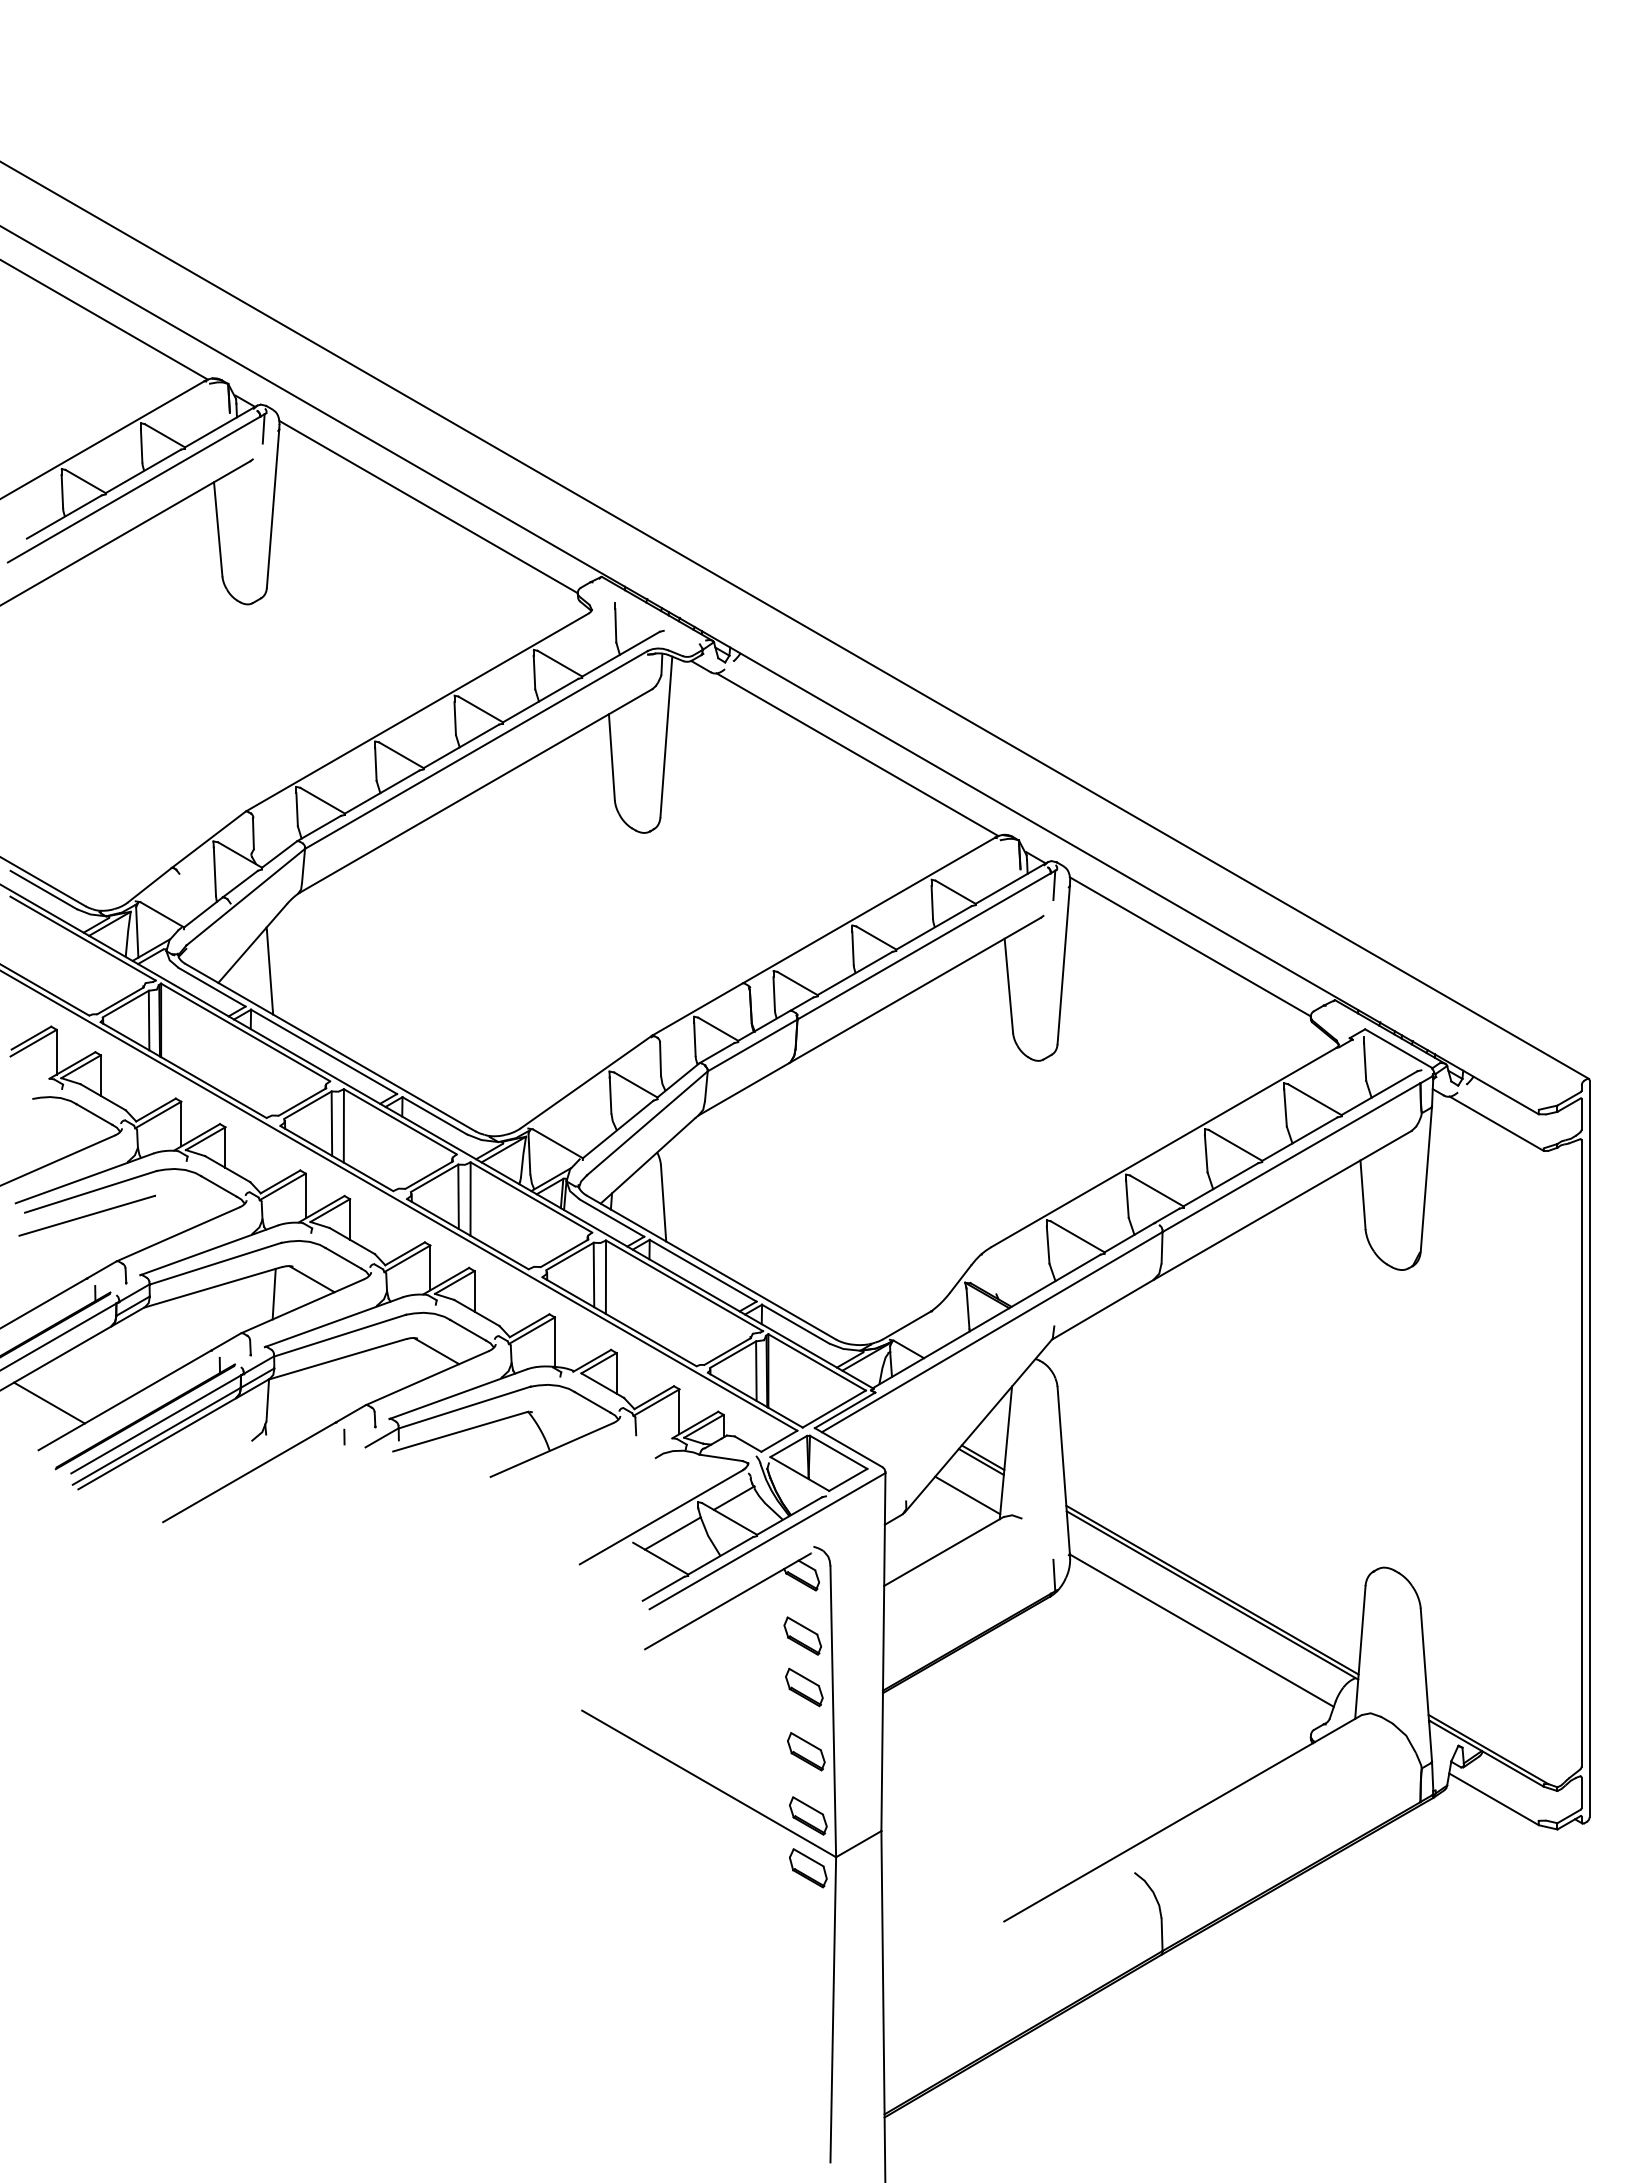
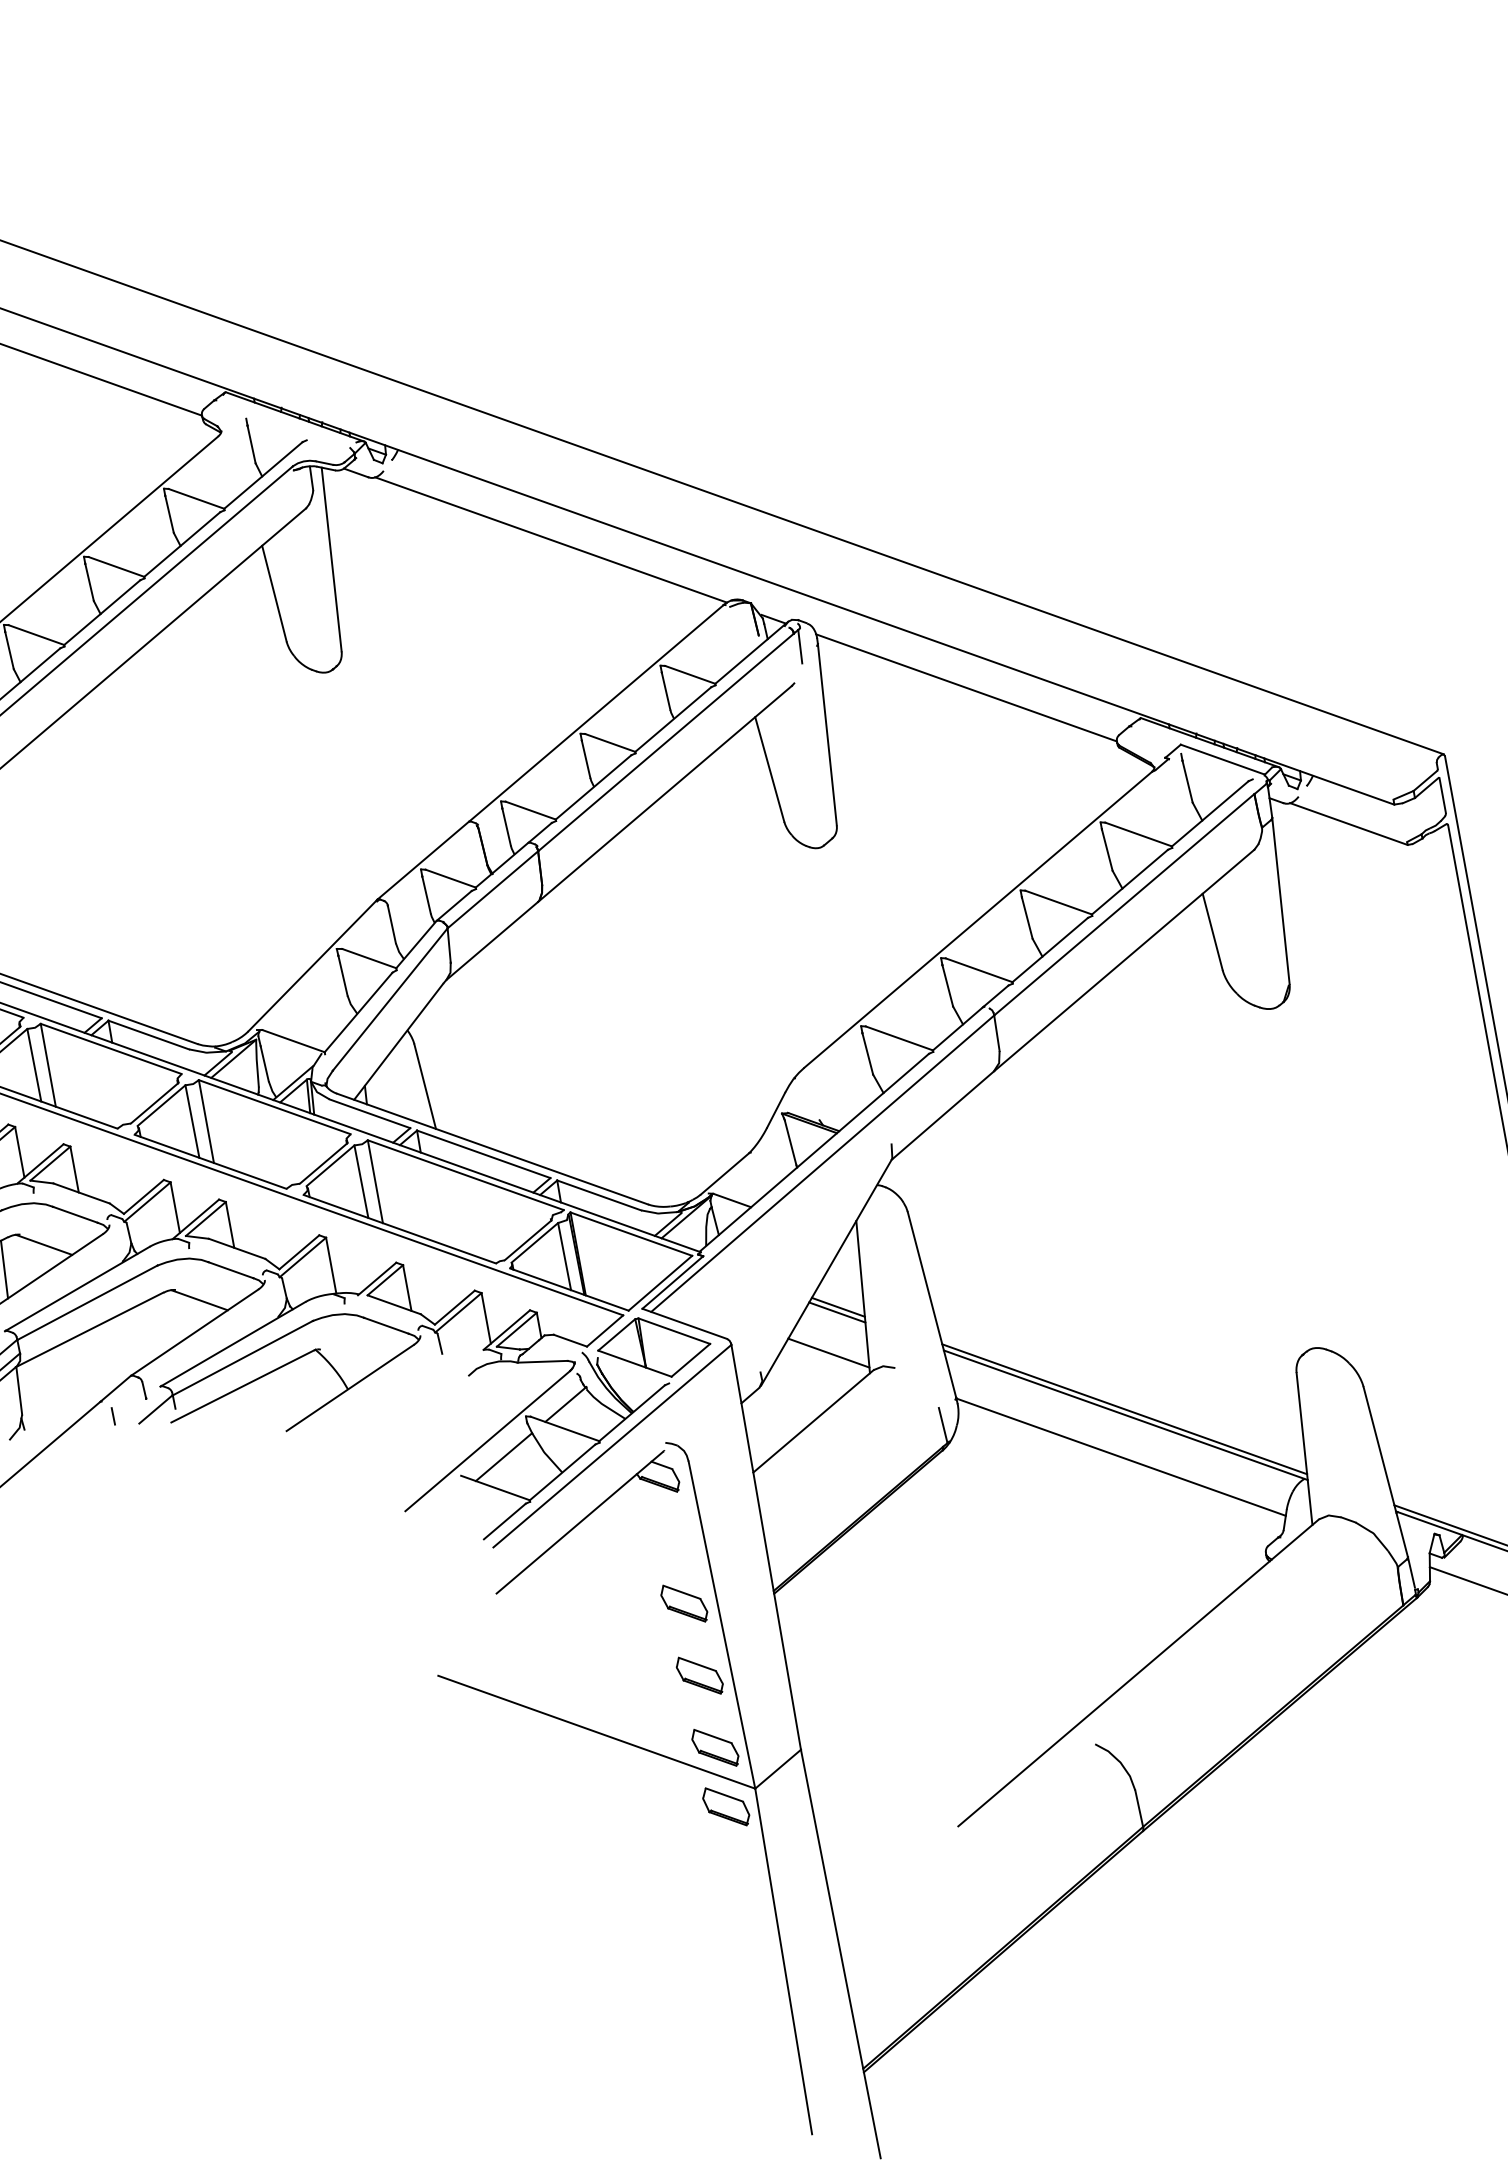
part: (802, 1635) -> (671, 1545), removed

